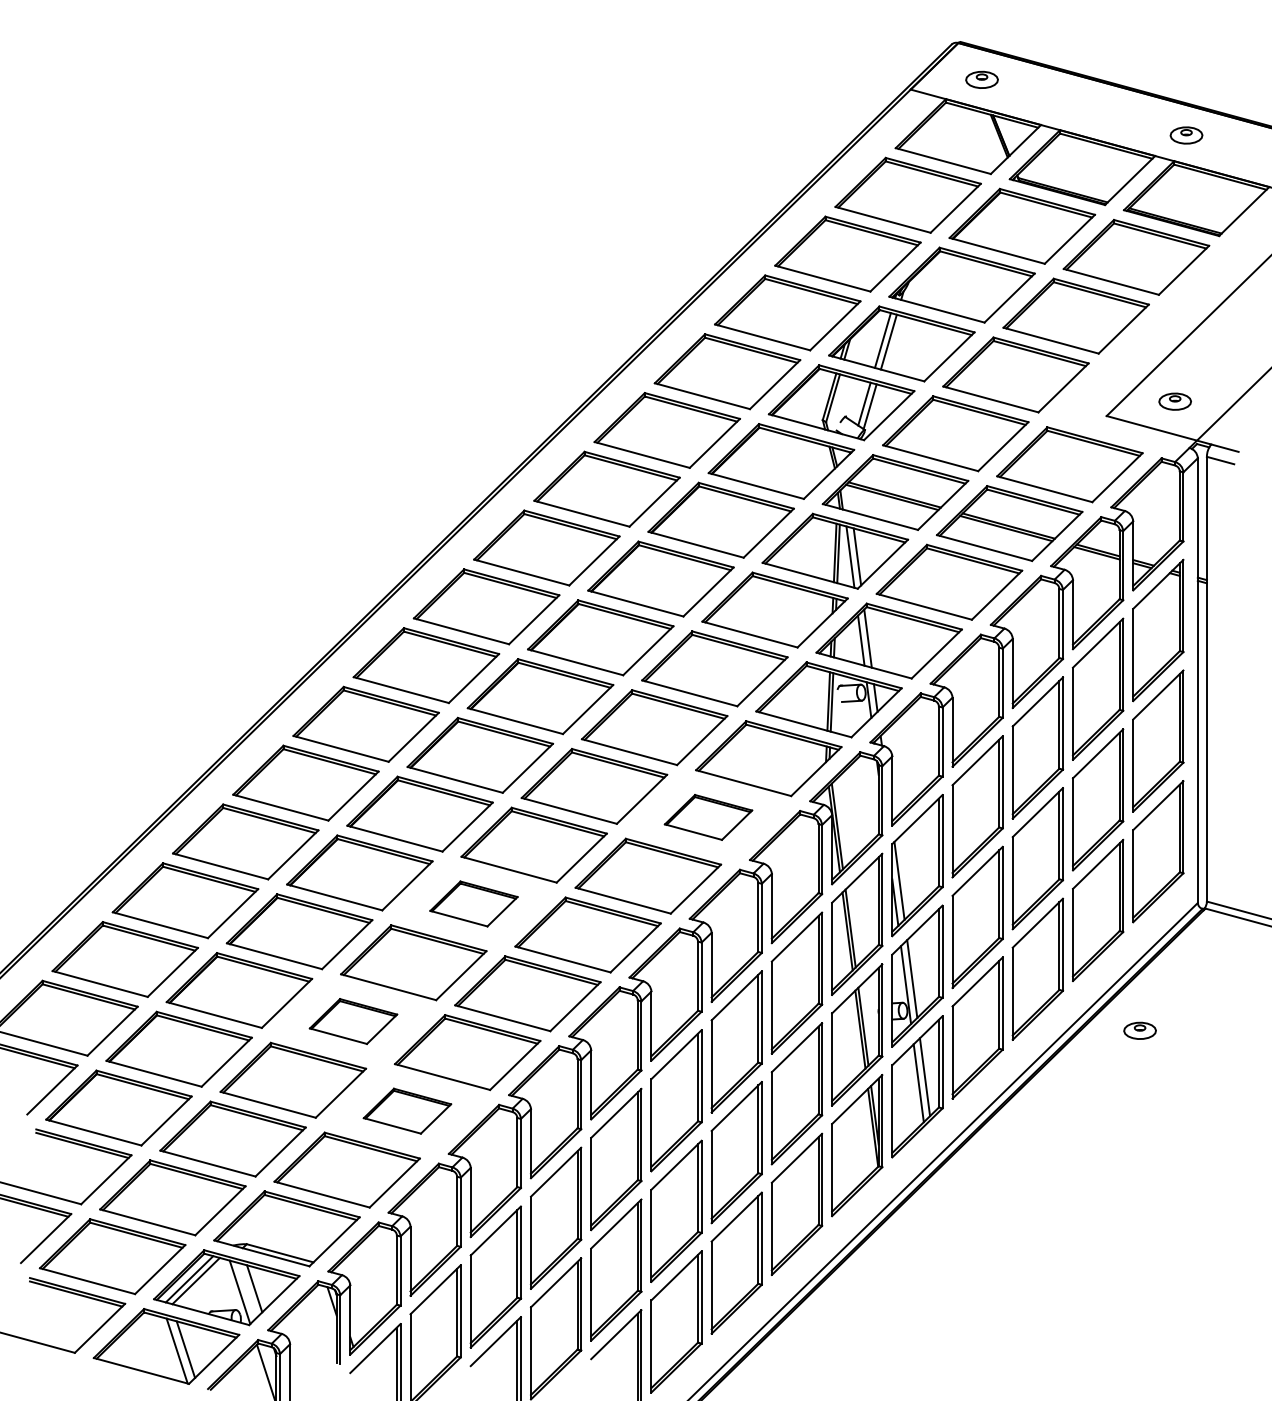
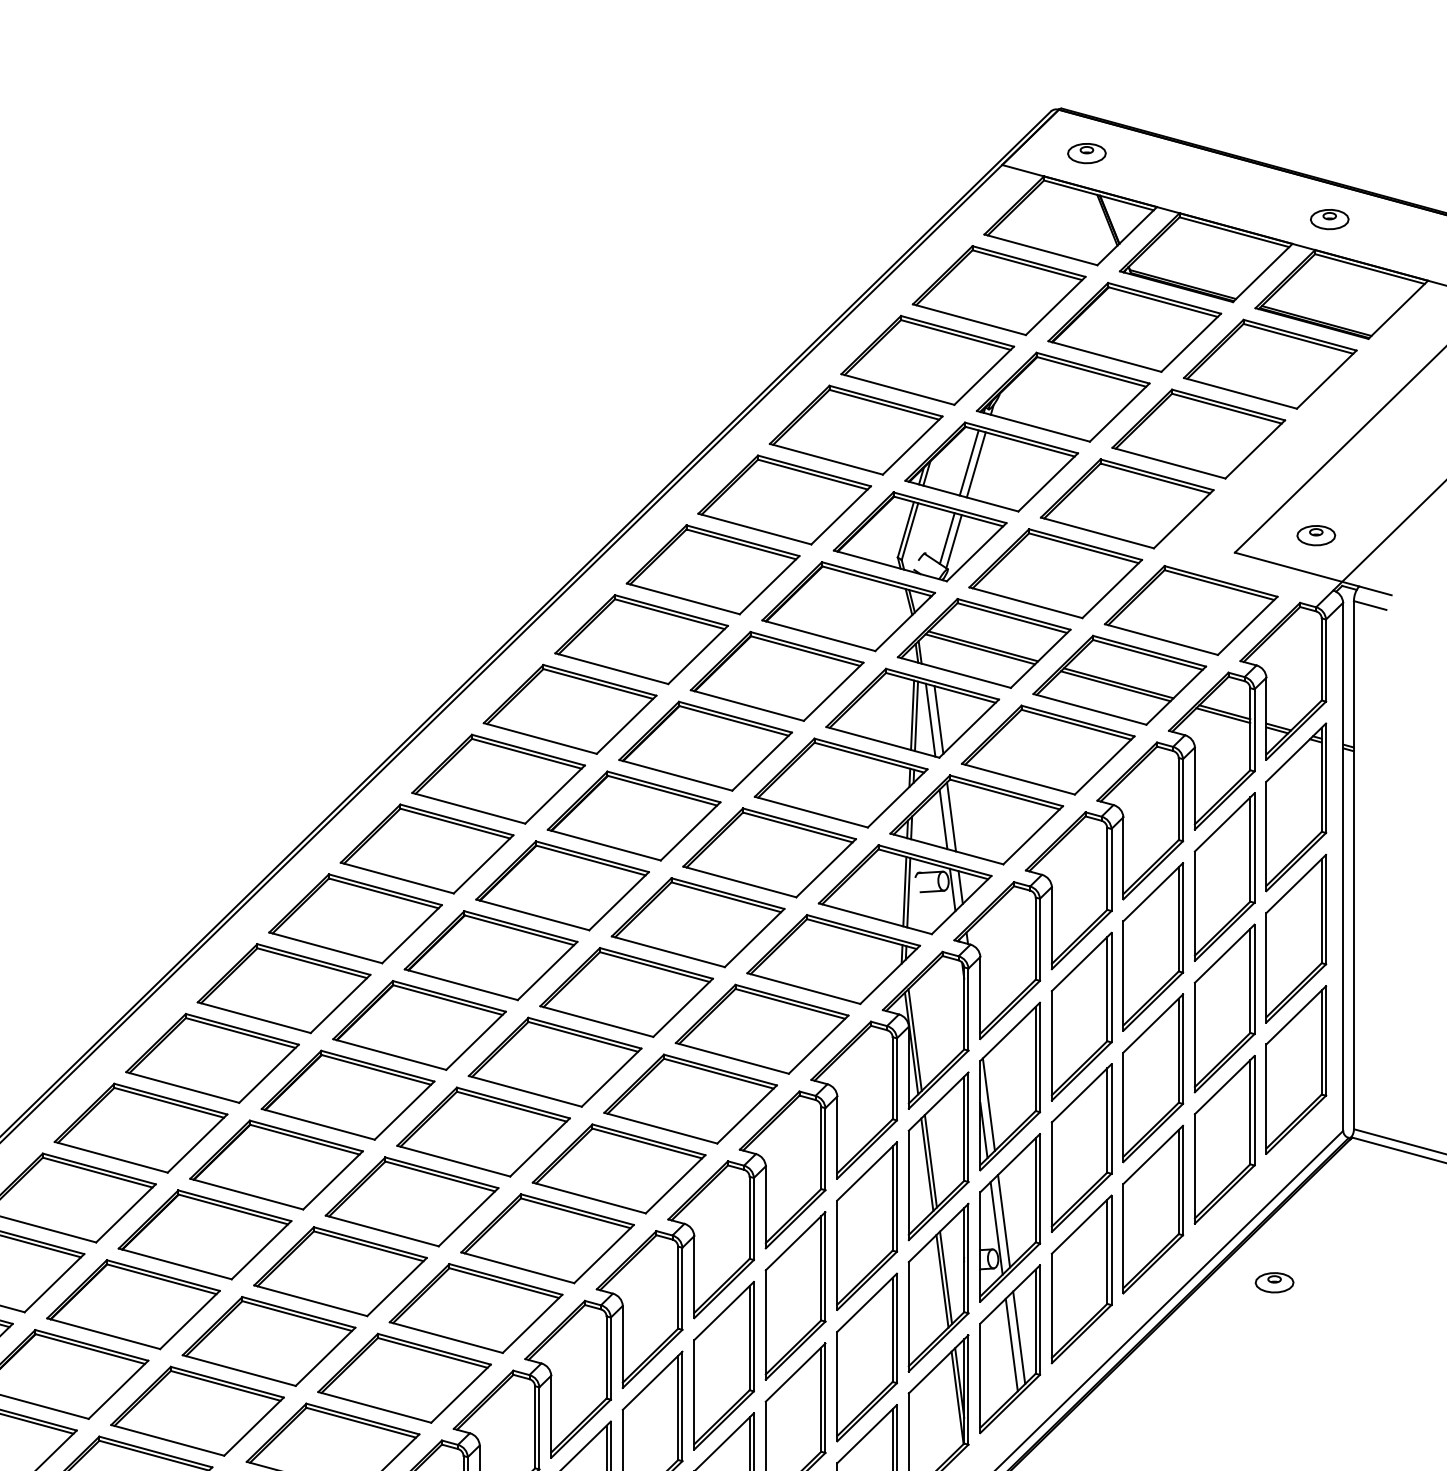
part: (708, 817) -> (762, 1029), size x1.67
part: (473, 903) -> (483, 1131), size x1.67
part: (353, 1021) -> (340, 1271), size x1.67
part: (407, 1110) -> (404, 1377), size x1.67

